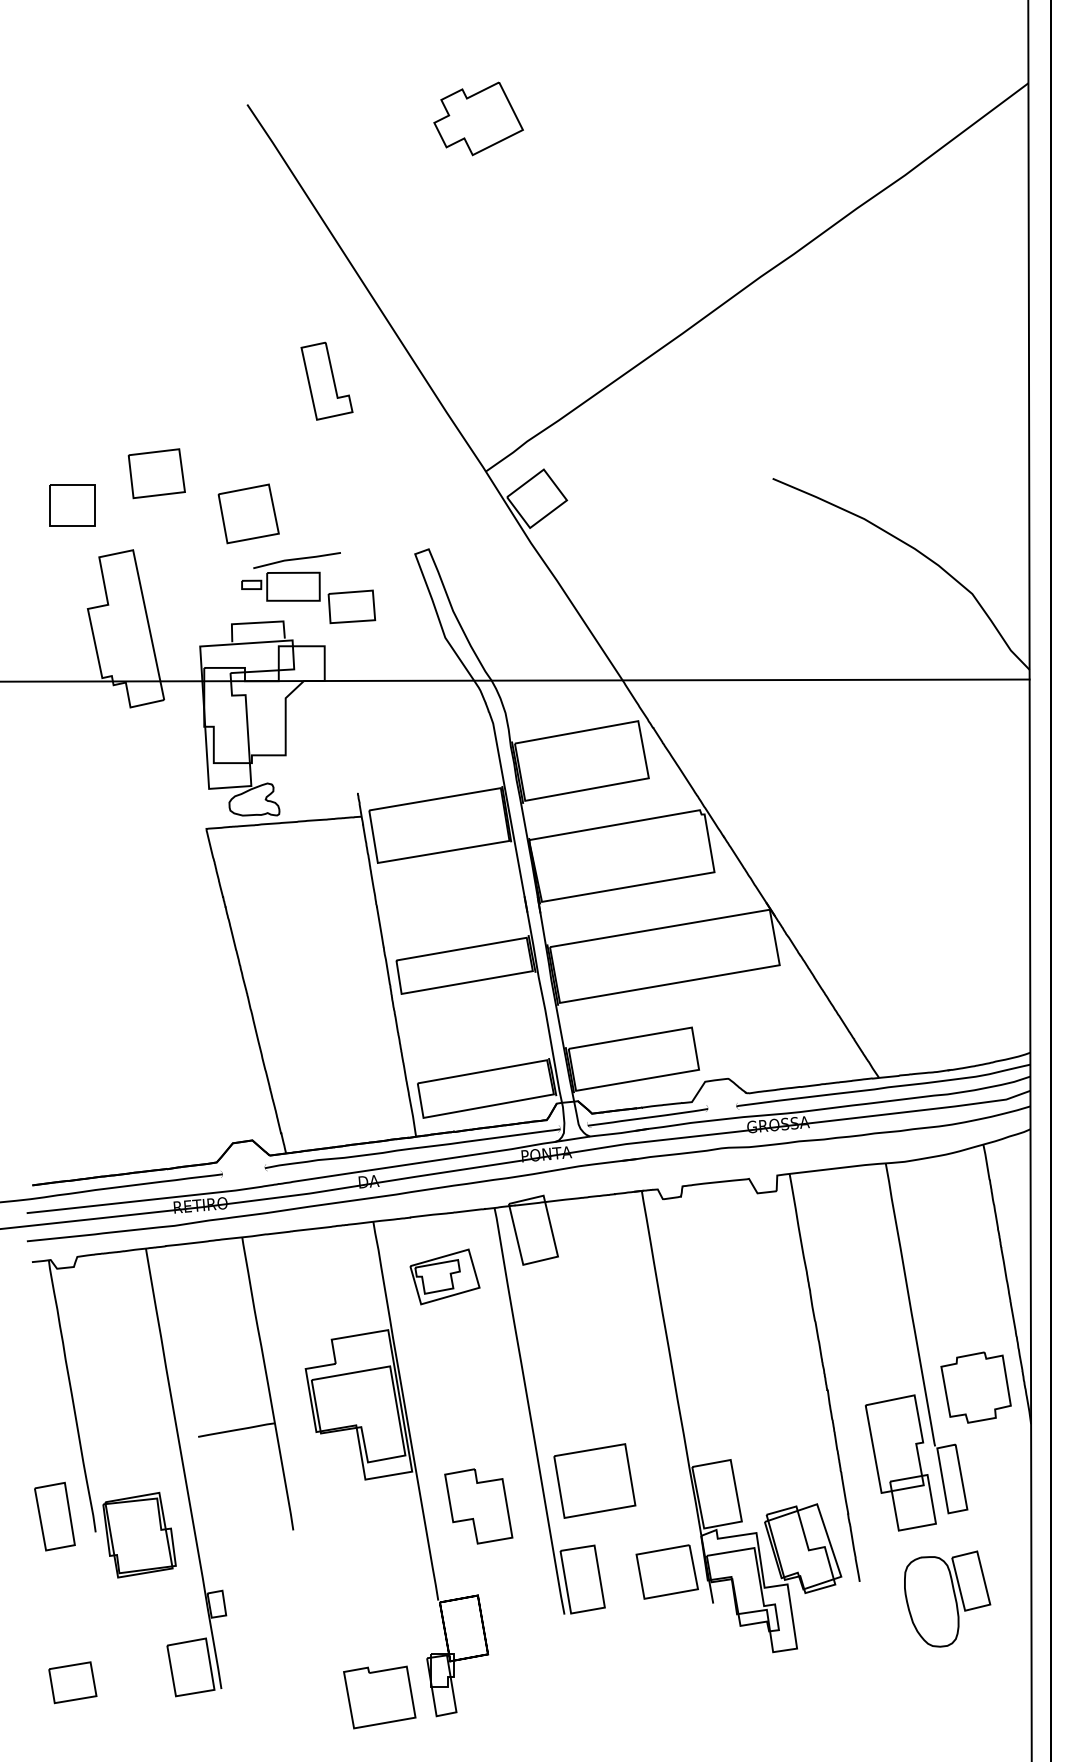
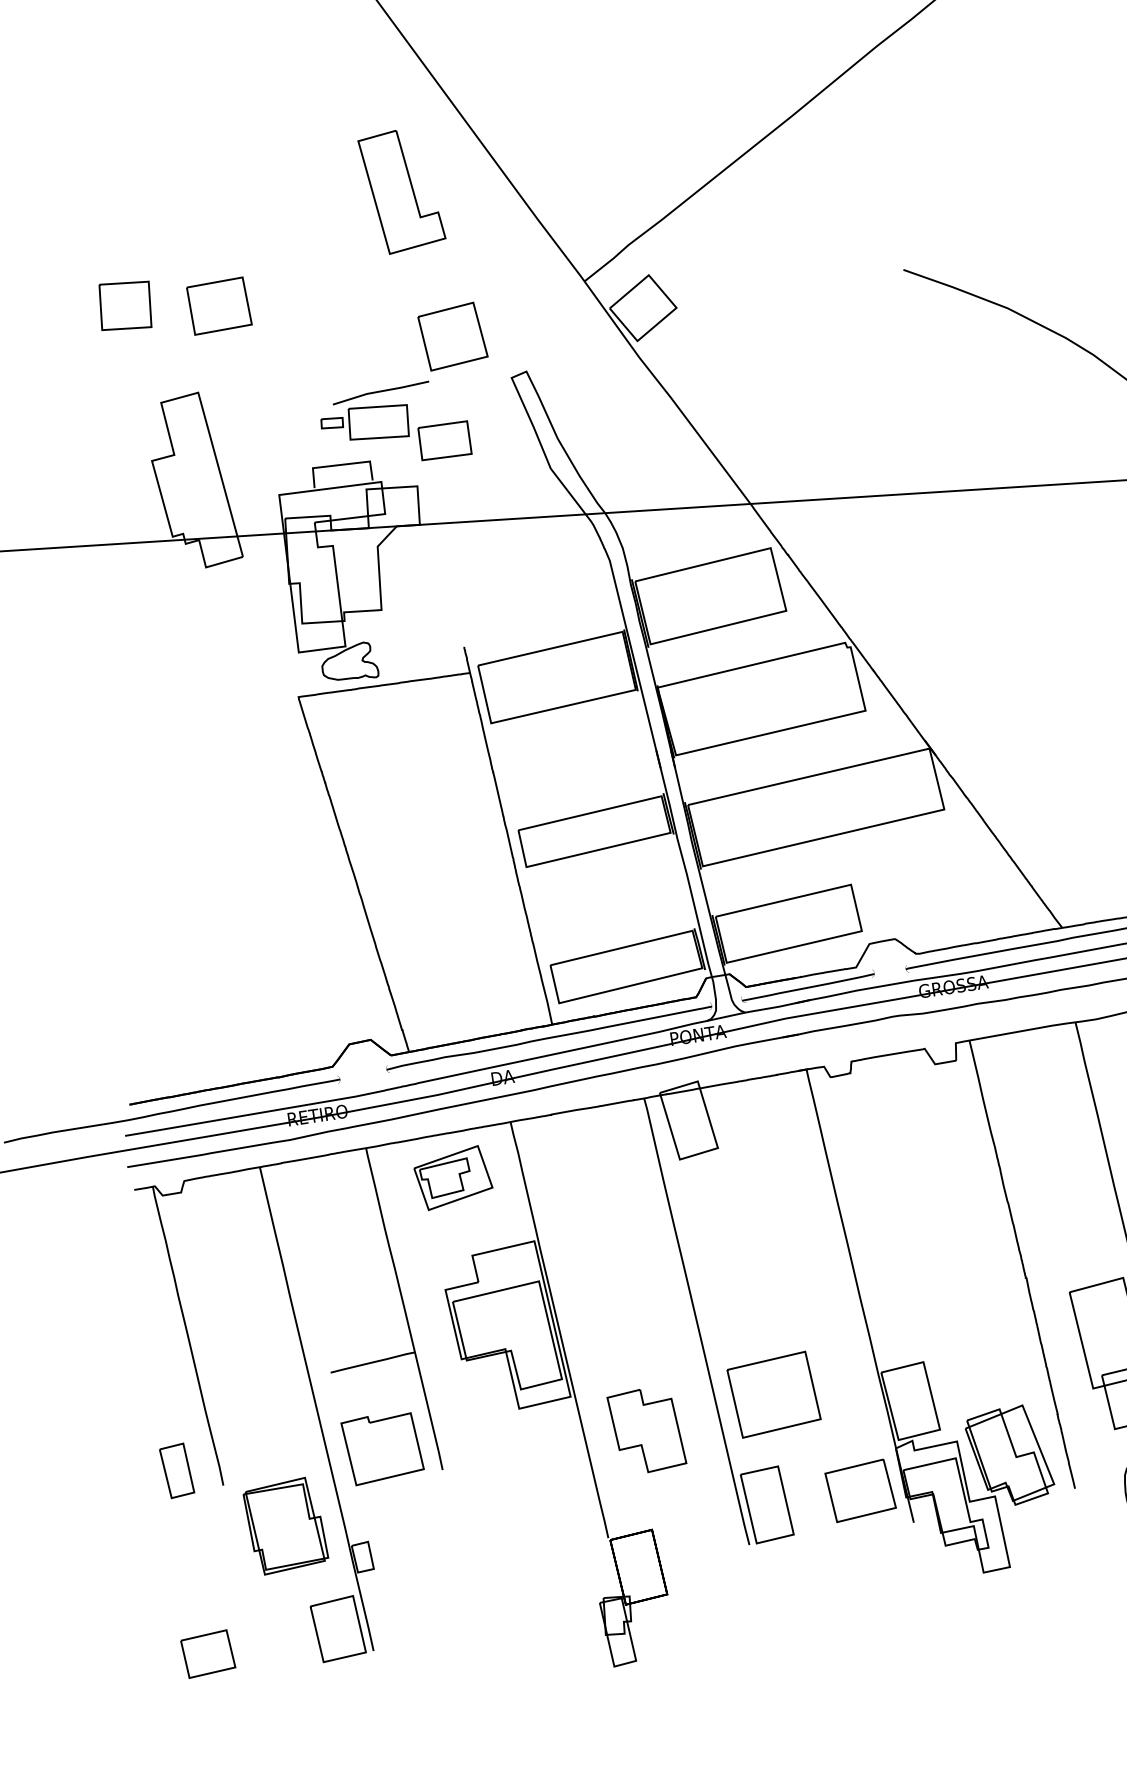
part: (326, 381) -> (401, 192), size x1.43
part: (72, 505) -> (125, 306), moved
part: (248, 513) -> (452, 336), moved
part: (444, 1276) -> (452, 1177), moved
part: (54, 1516) -> (176, 1470), size x0.71
part: (139, 1534) -> (285, 1525), moved
part: (379, 1697) -> (382, 1449), moved

